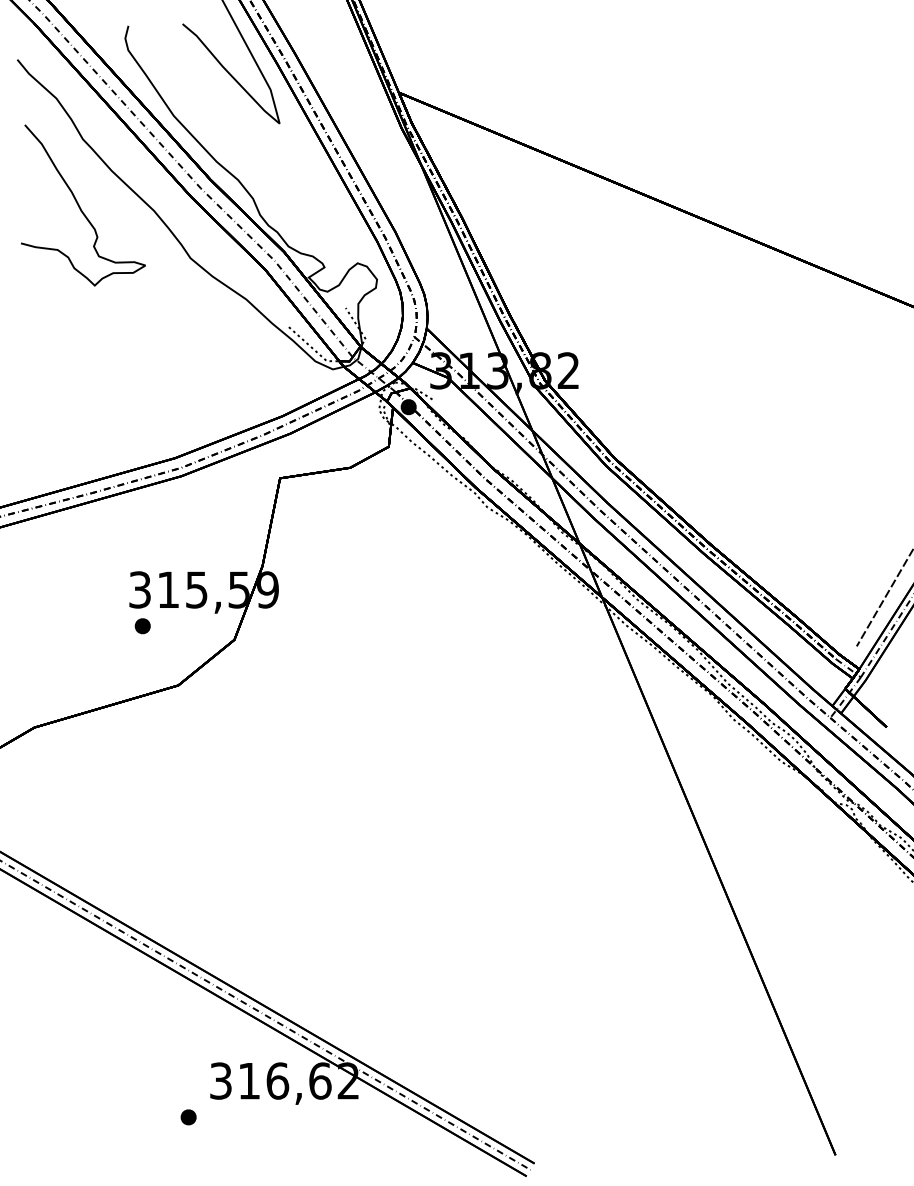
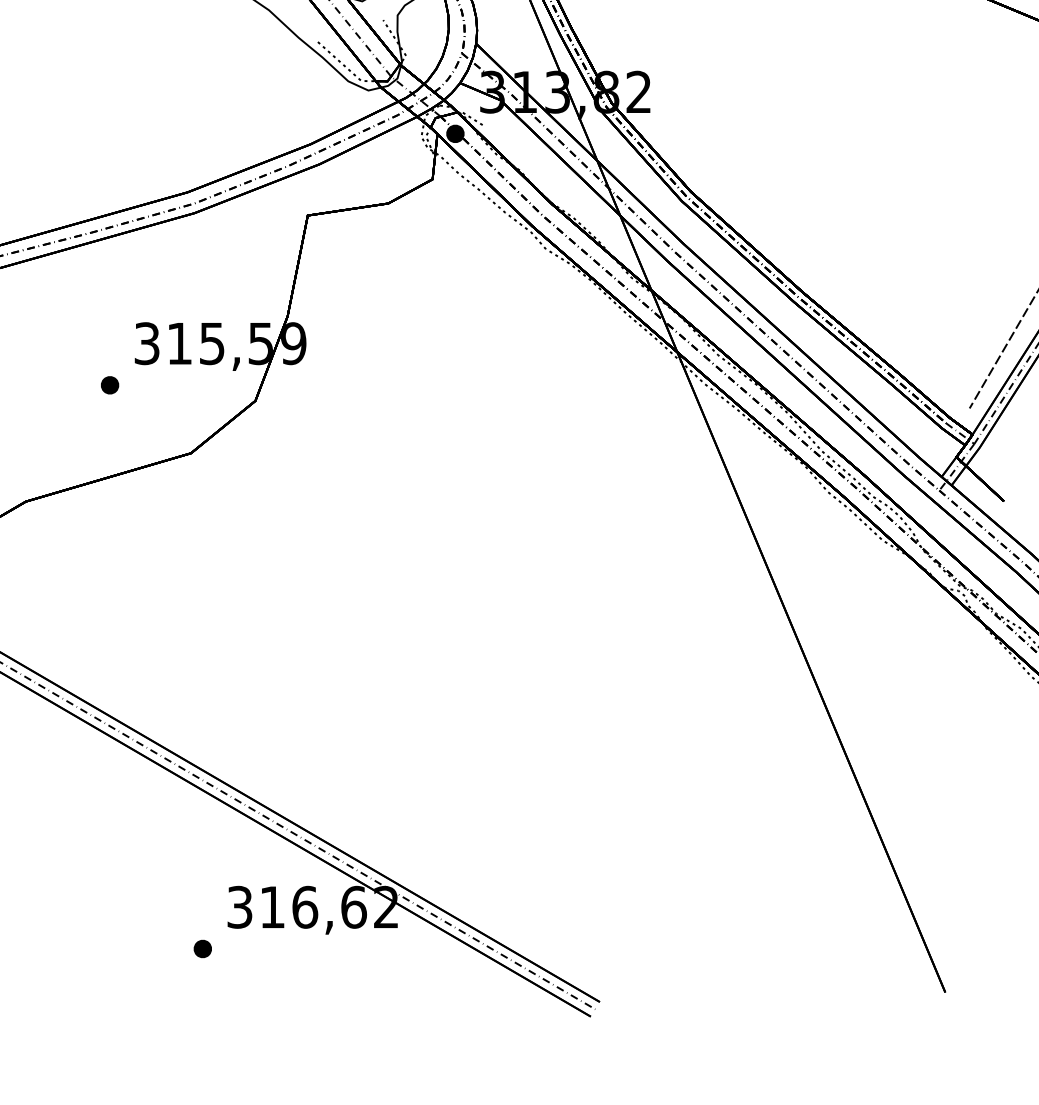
part: (142, 626) -> (109, 385), moved

